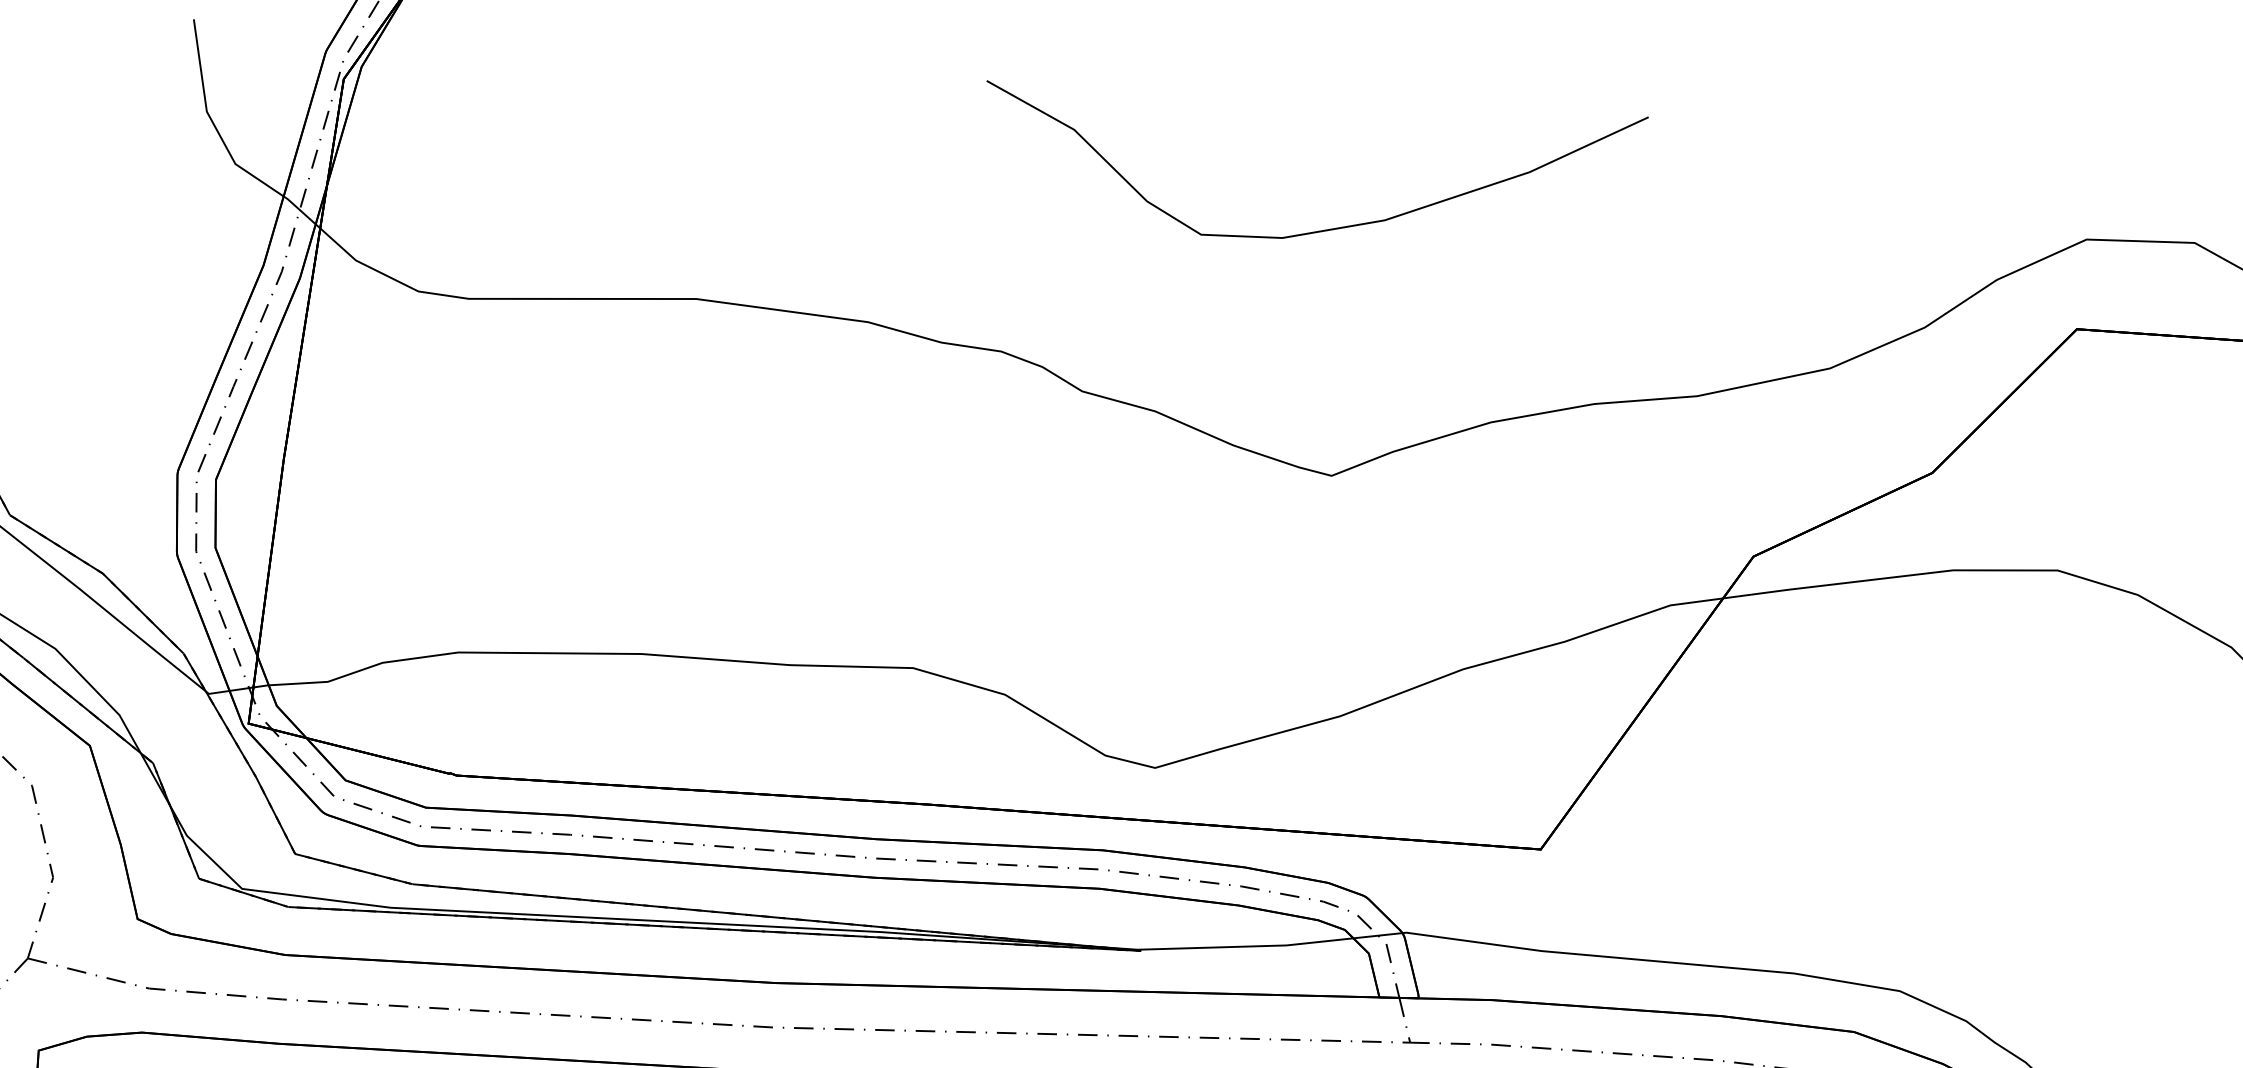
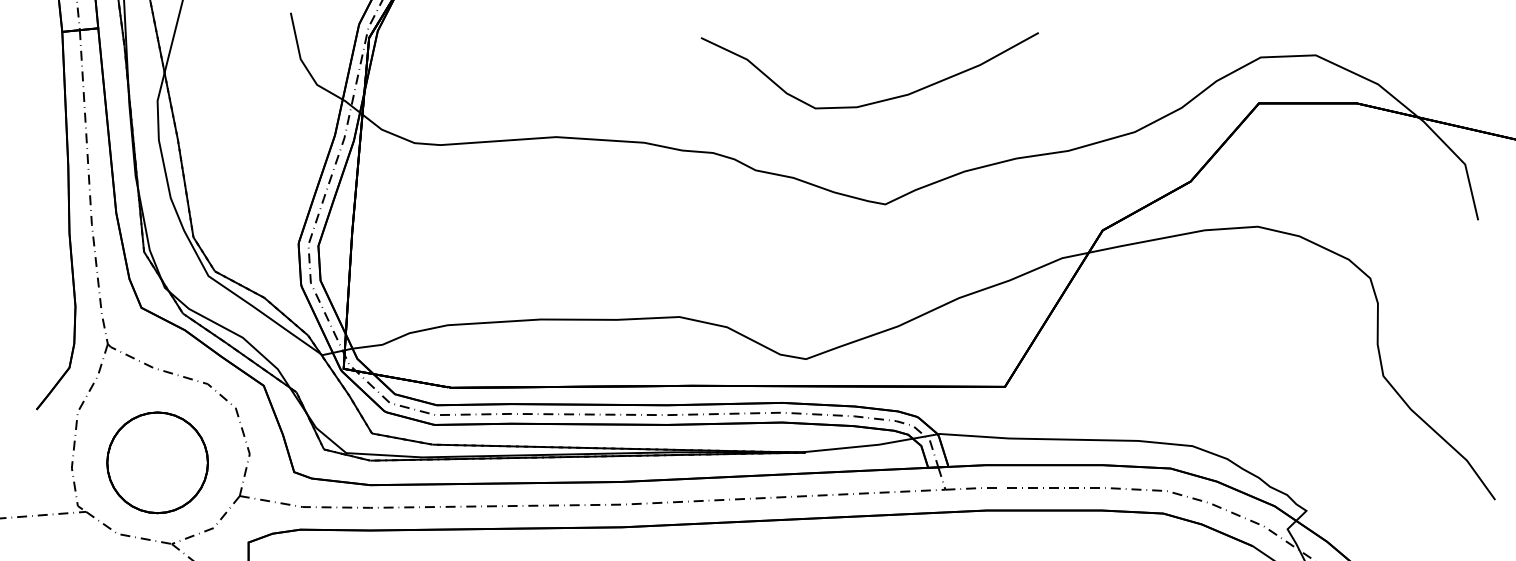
curve: (1319, 229) -> (875, 101), moved

